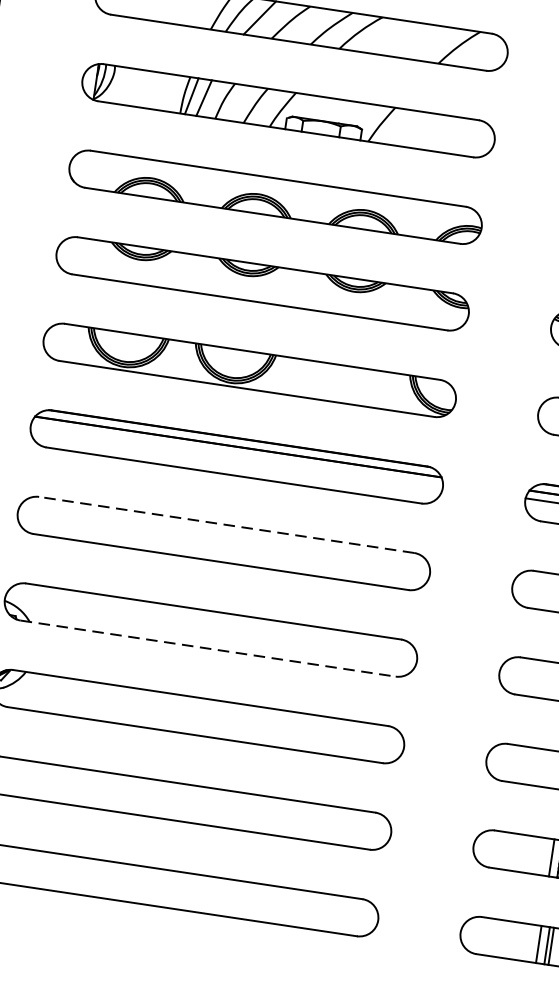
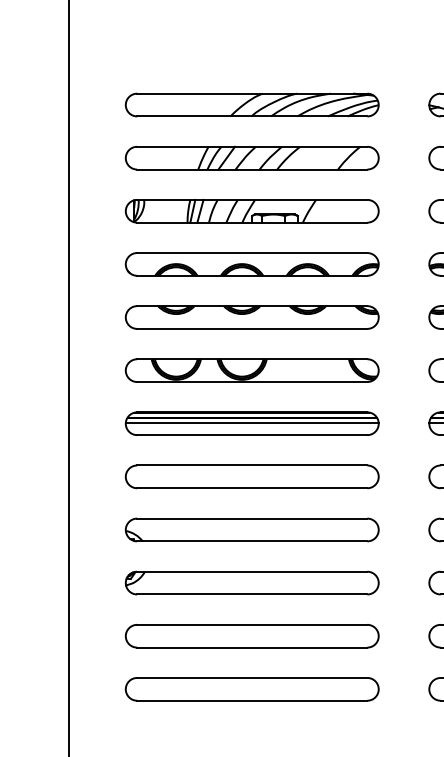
line: (235, 454) -> (251, 422), added
line: (225, 524) -> (251, 465), dashed -> solid
line: (208, 648) -> (252, 541), dashed -> solid

